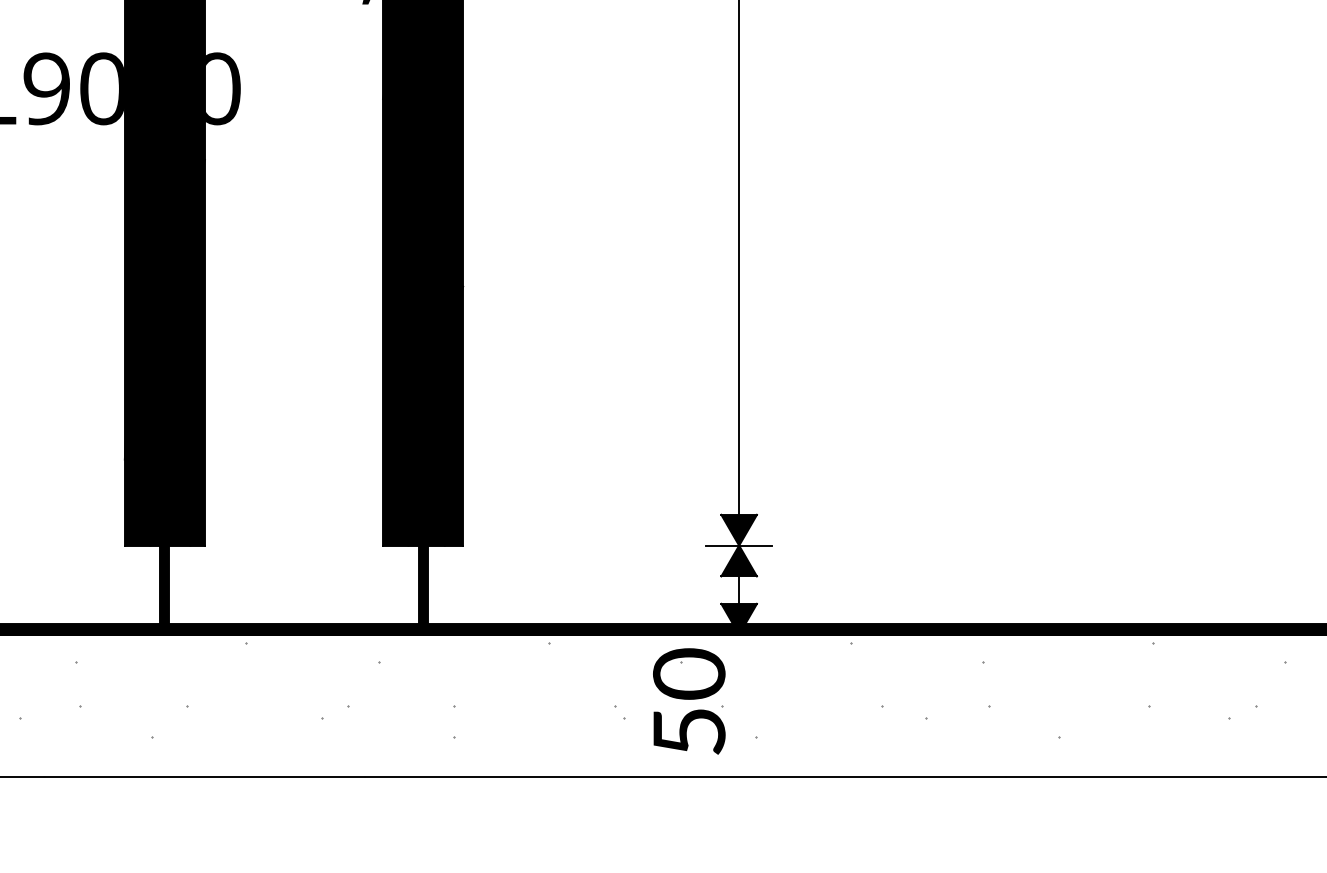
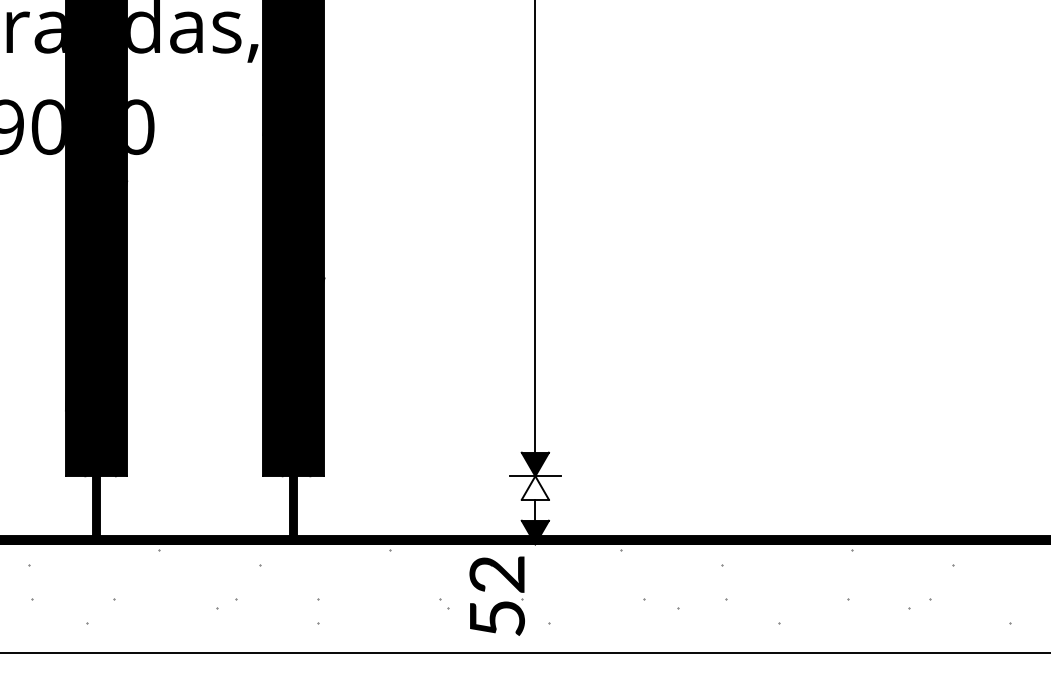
fill: (738, 560) -> (534, 487), removed
text: (688, 674) -> (496, 574), 50 -> 52

